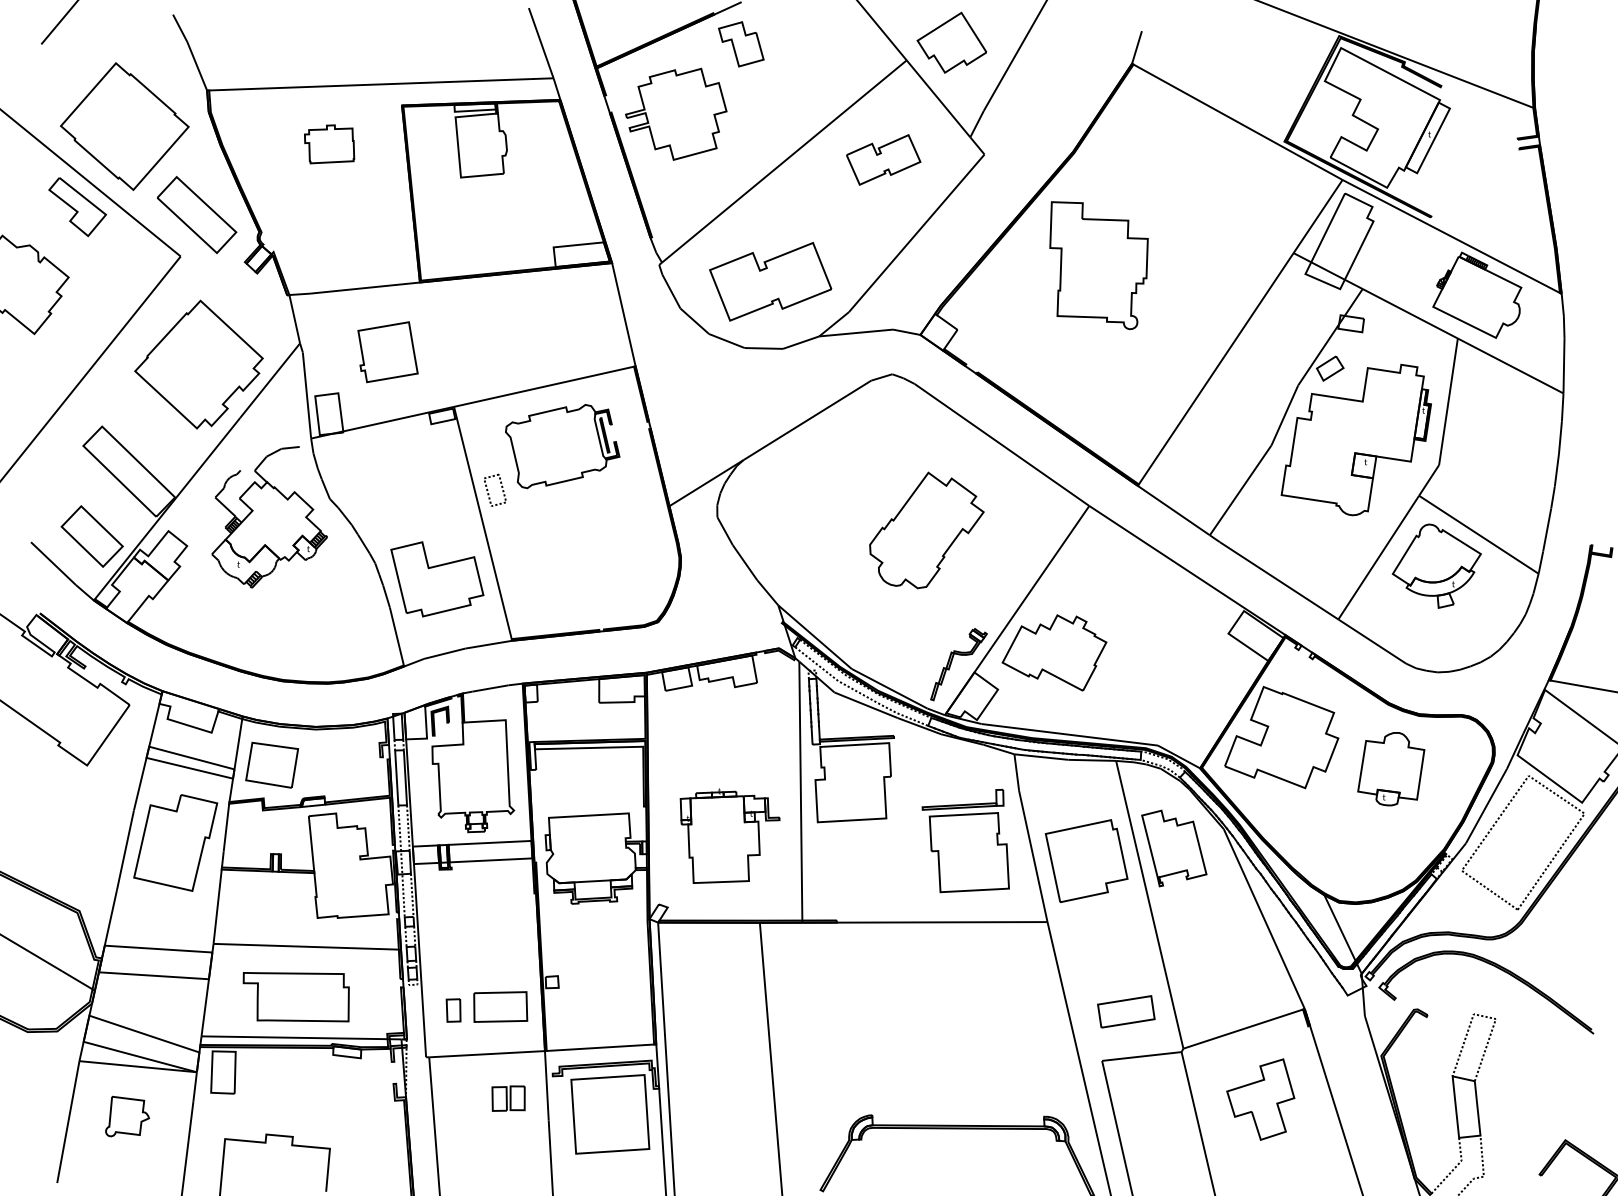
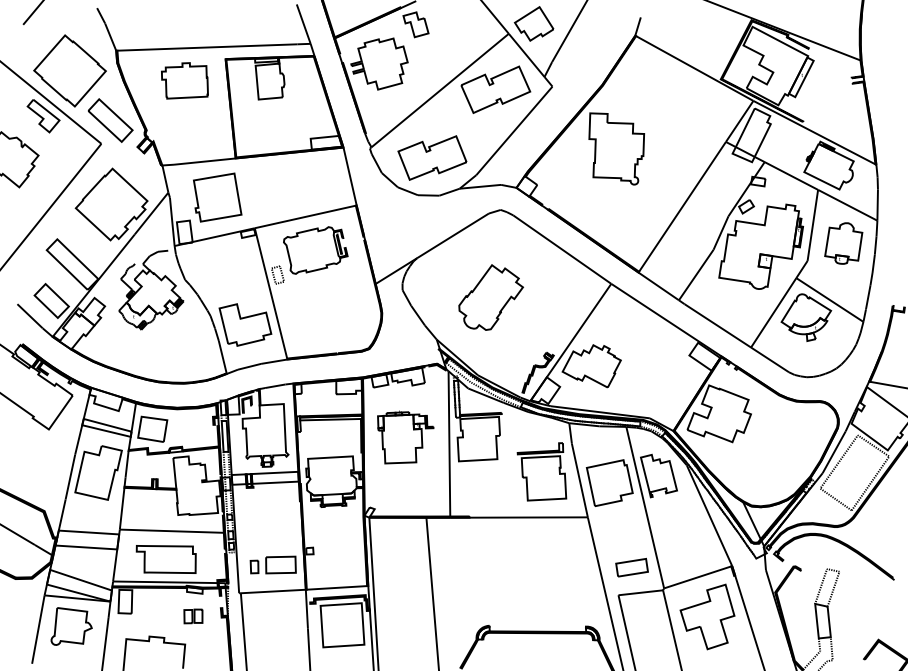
part: (328, 143) -> (184, 80), size x1.67
part: (882, 159) -> (495, 89), size x1.67
part: (387, 352) -> (217, 197), size x1.43
part: (927, 530) -> (491, 297), moved
part: (1390, 769) -> (843, 243), moved
part: (729, 836) -> (405, 437), moved
part: (508, 1098) -> (193, 616), moved
part: (1260, 1098) -> (707, 616), size x1.43
part: (127, 1116) -> (71, 626), size x1.67

